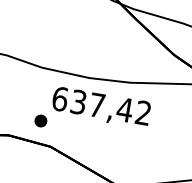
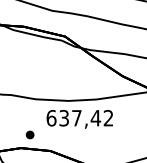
part: (40, 120) -> (29, 134), moved

